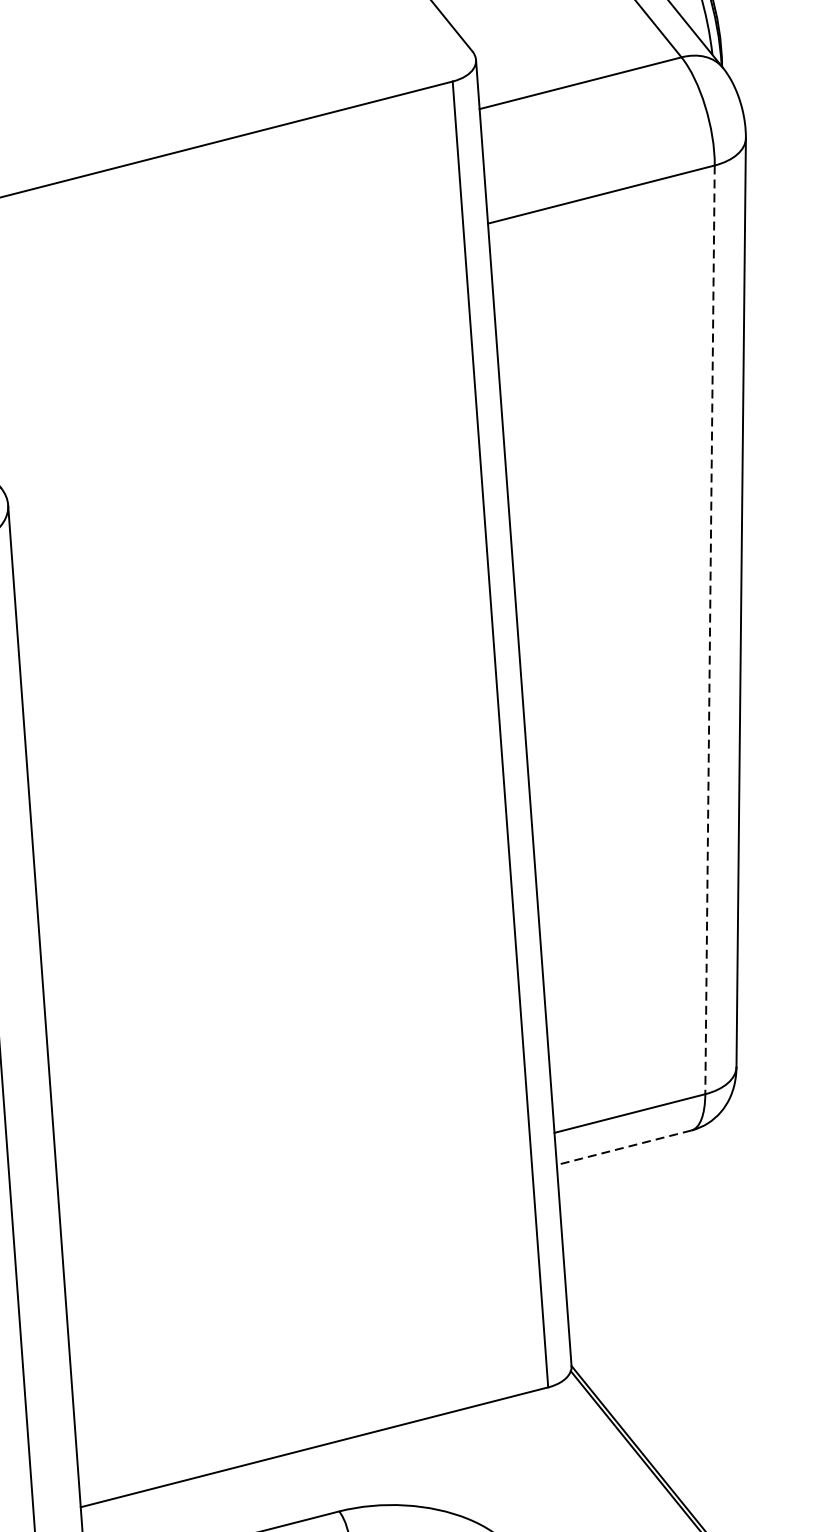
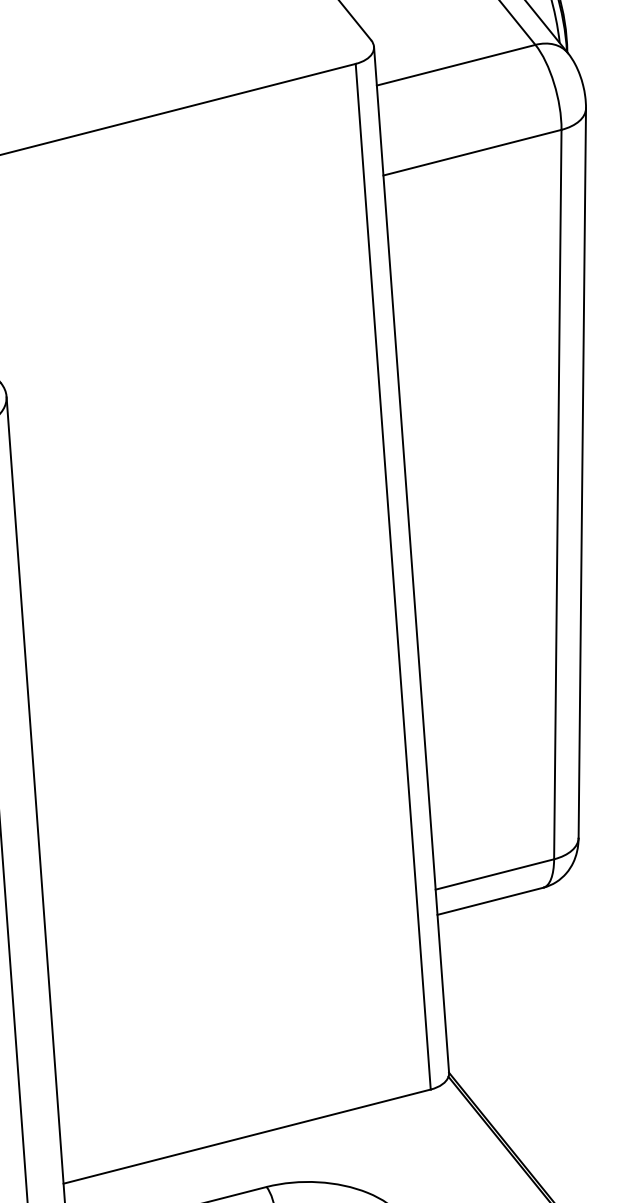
line: (709, 629) -> (557, 494), dashed -> solid
line: (624, 1147) -> (490, 901), dashed -> solid

